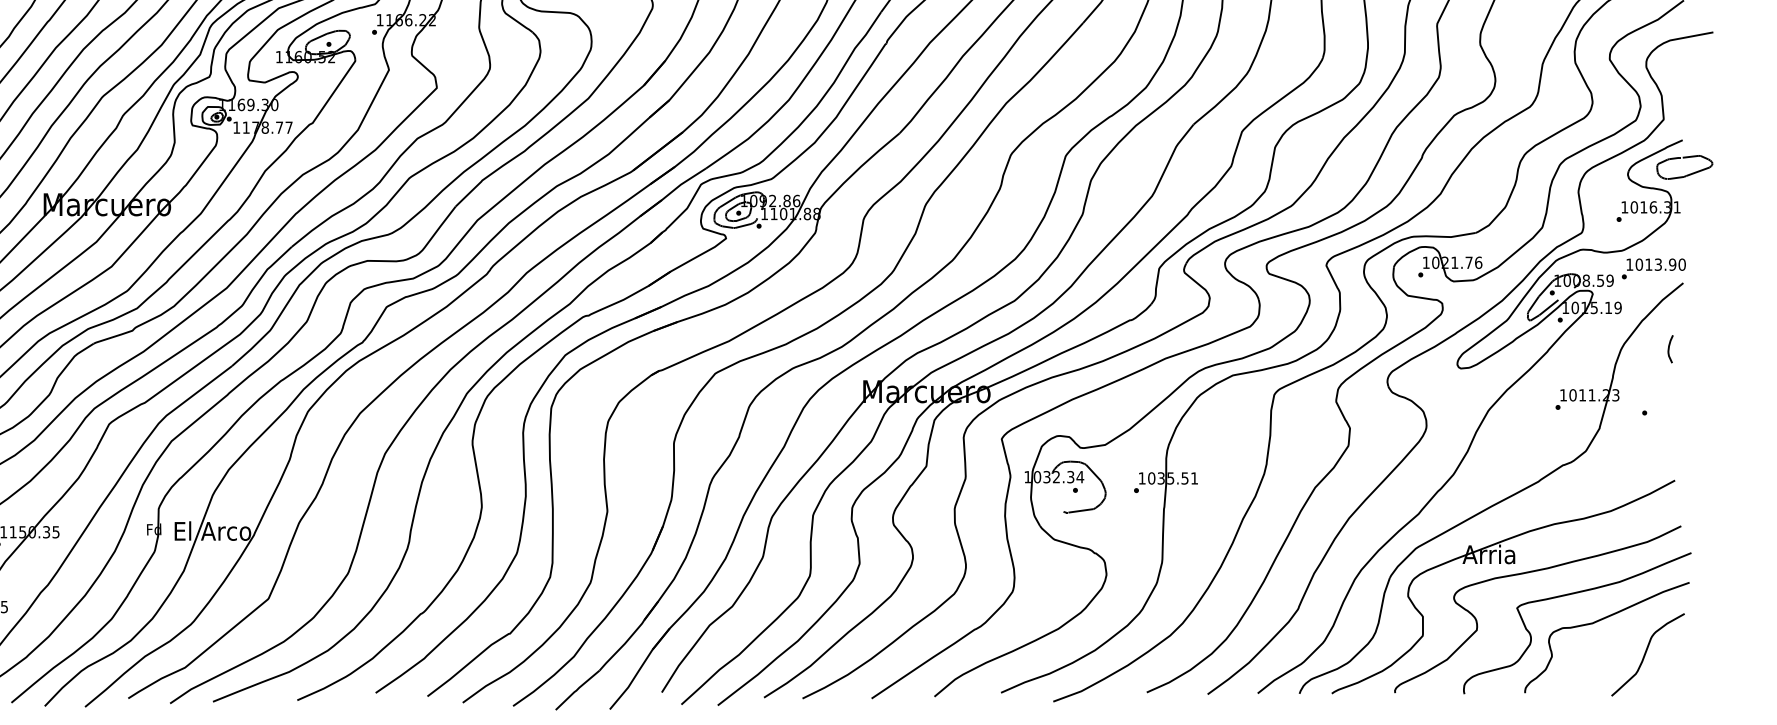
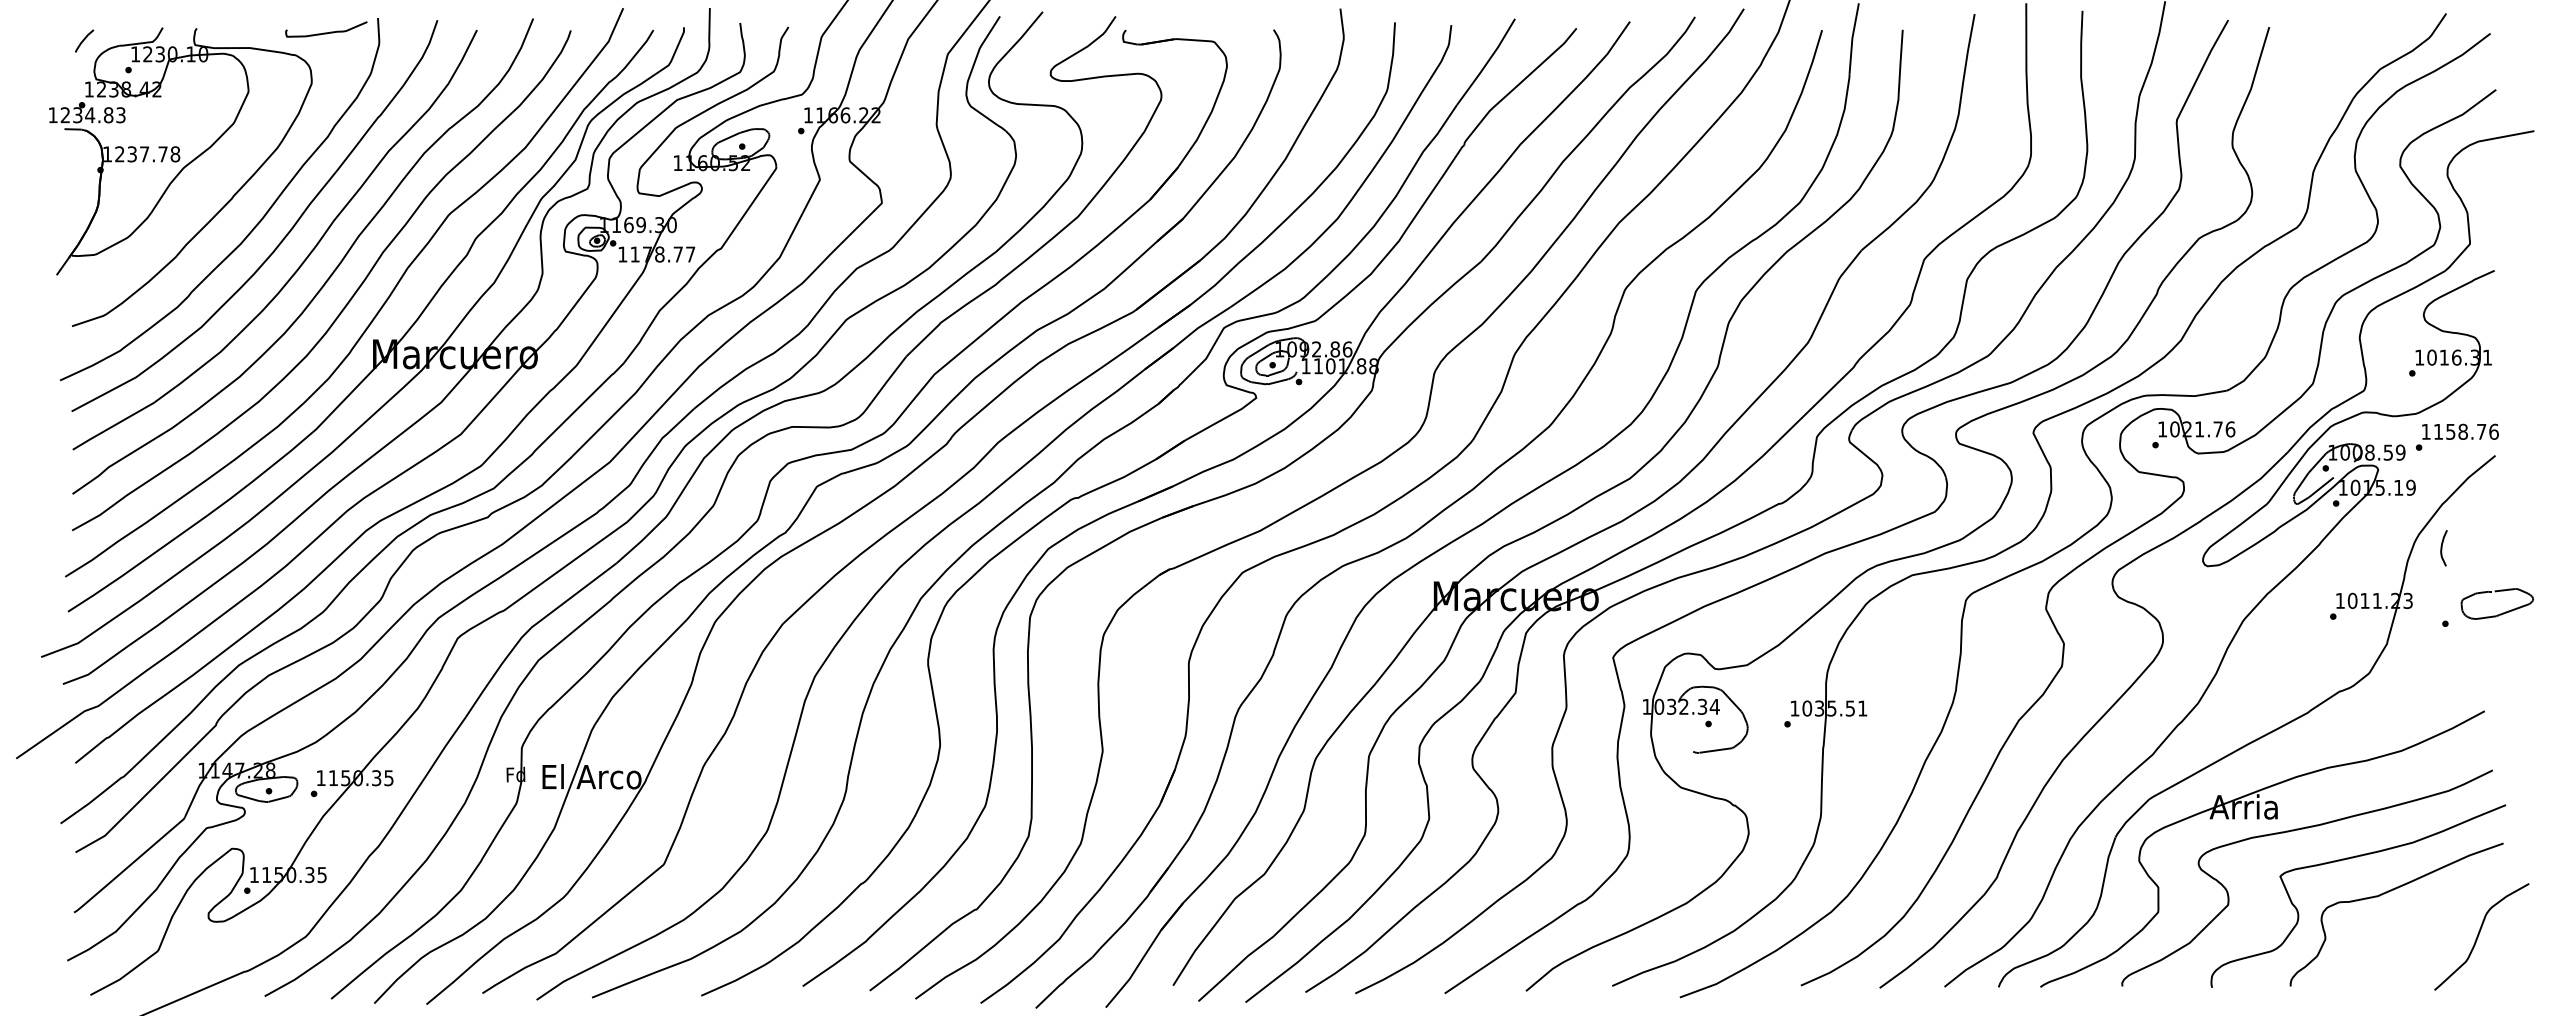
part: (1688, 174) -> (2502, 612), moved
text: (1660, 264) -> (2465, 431), 1013.90 -> 1158.76
curve: (1669, 349) -> (2442, 548), moved
curve: (1646, 653) -> (2479, 935), moved

